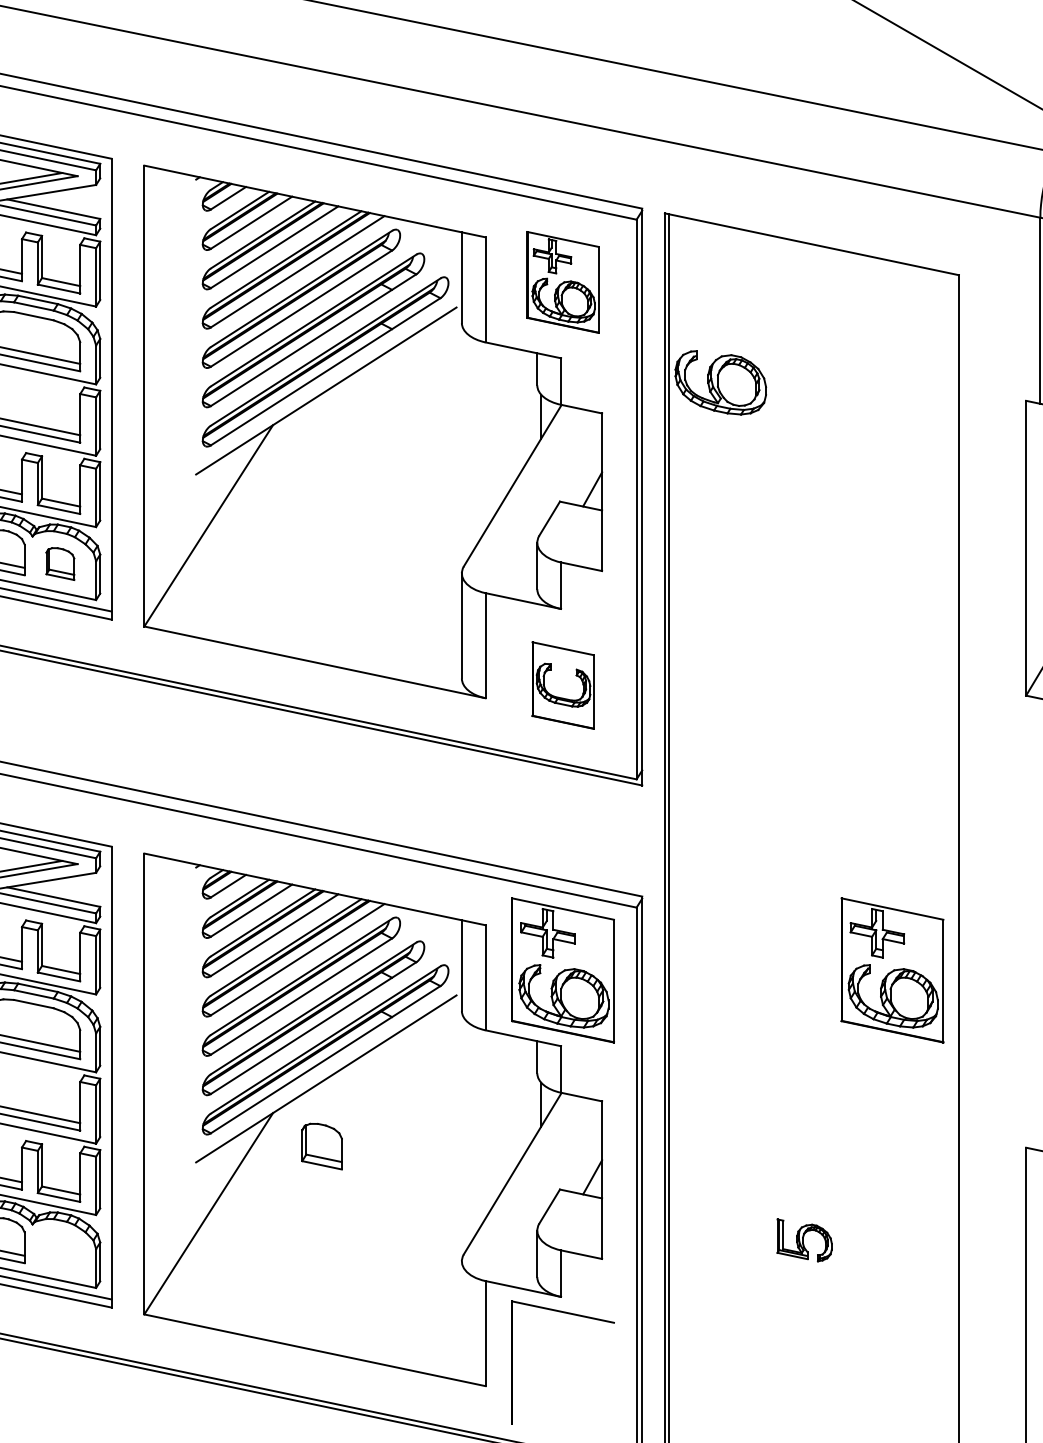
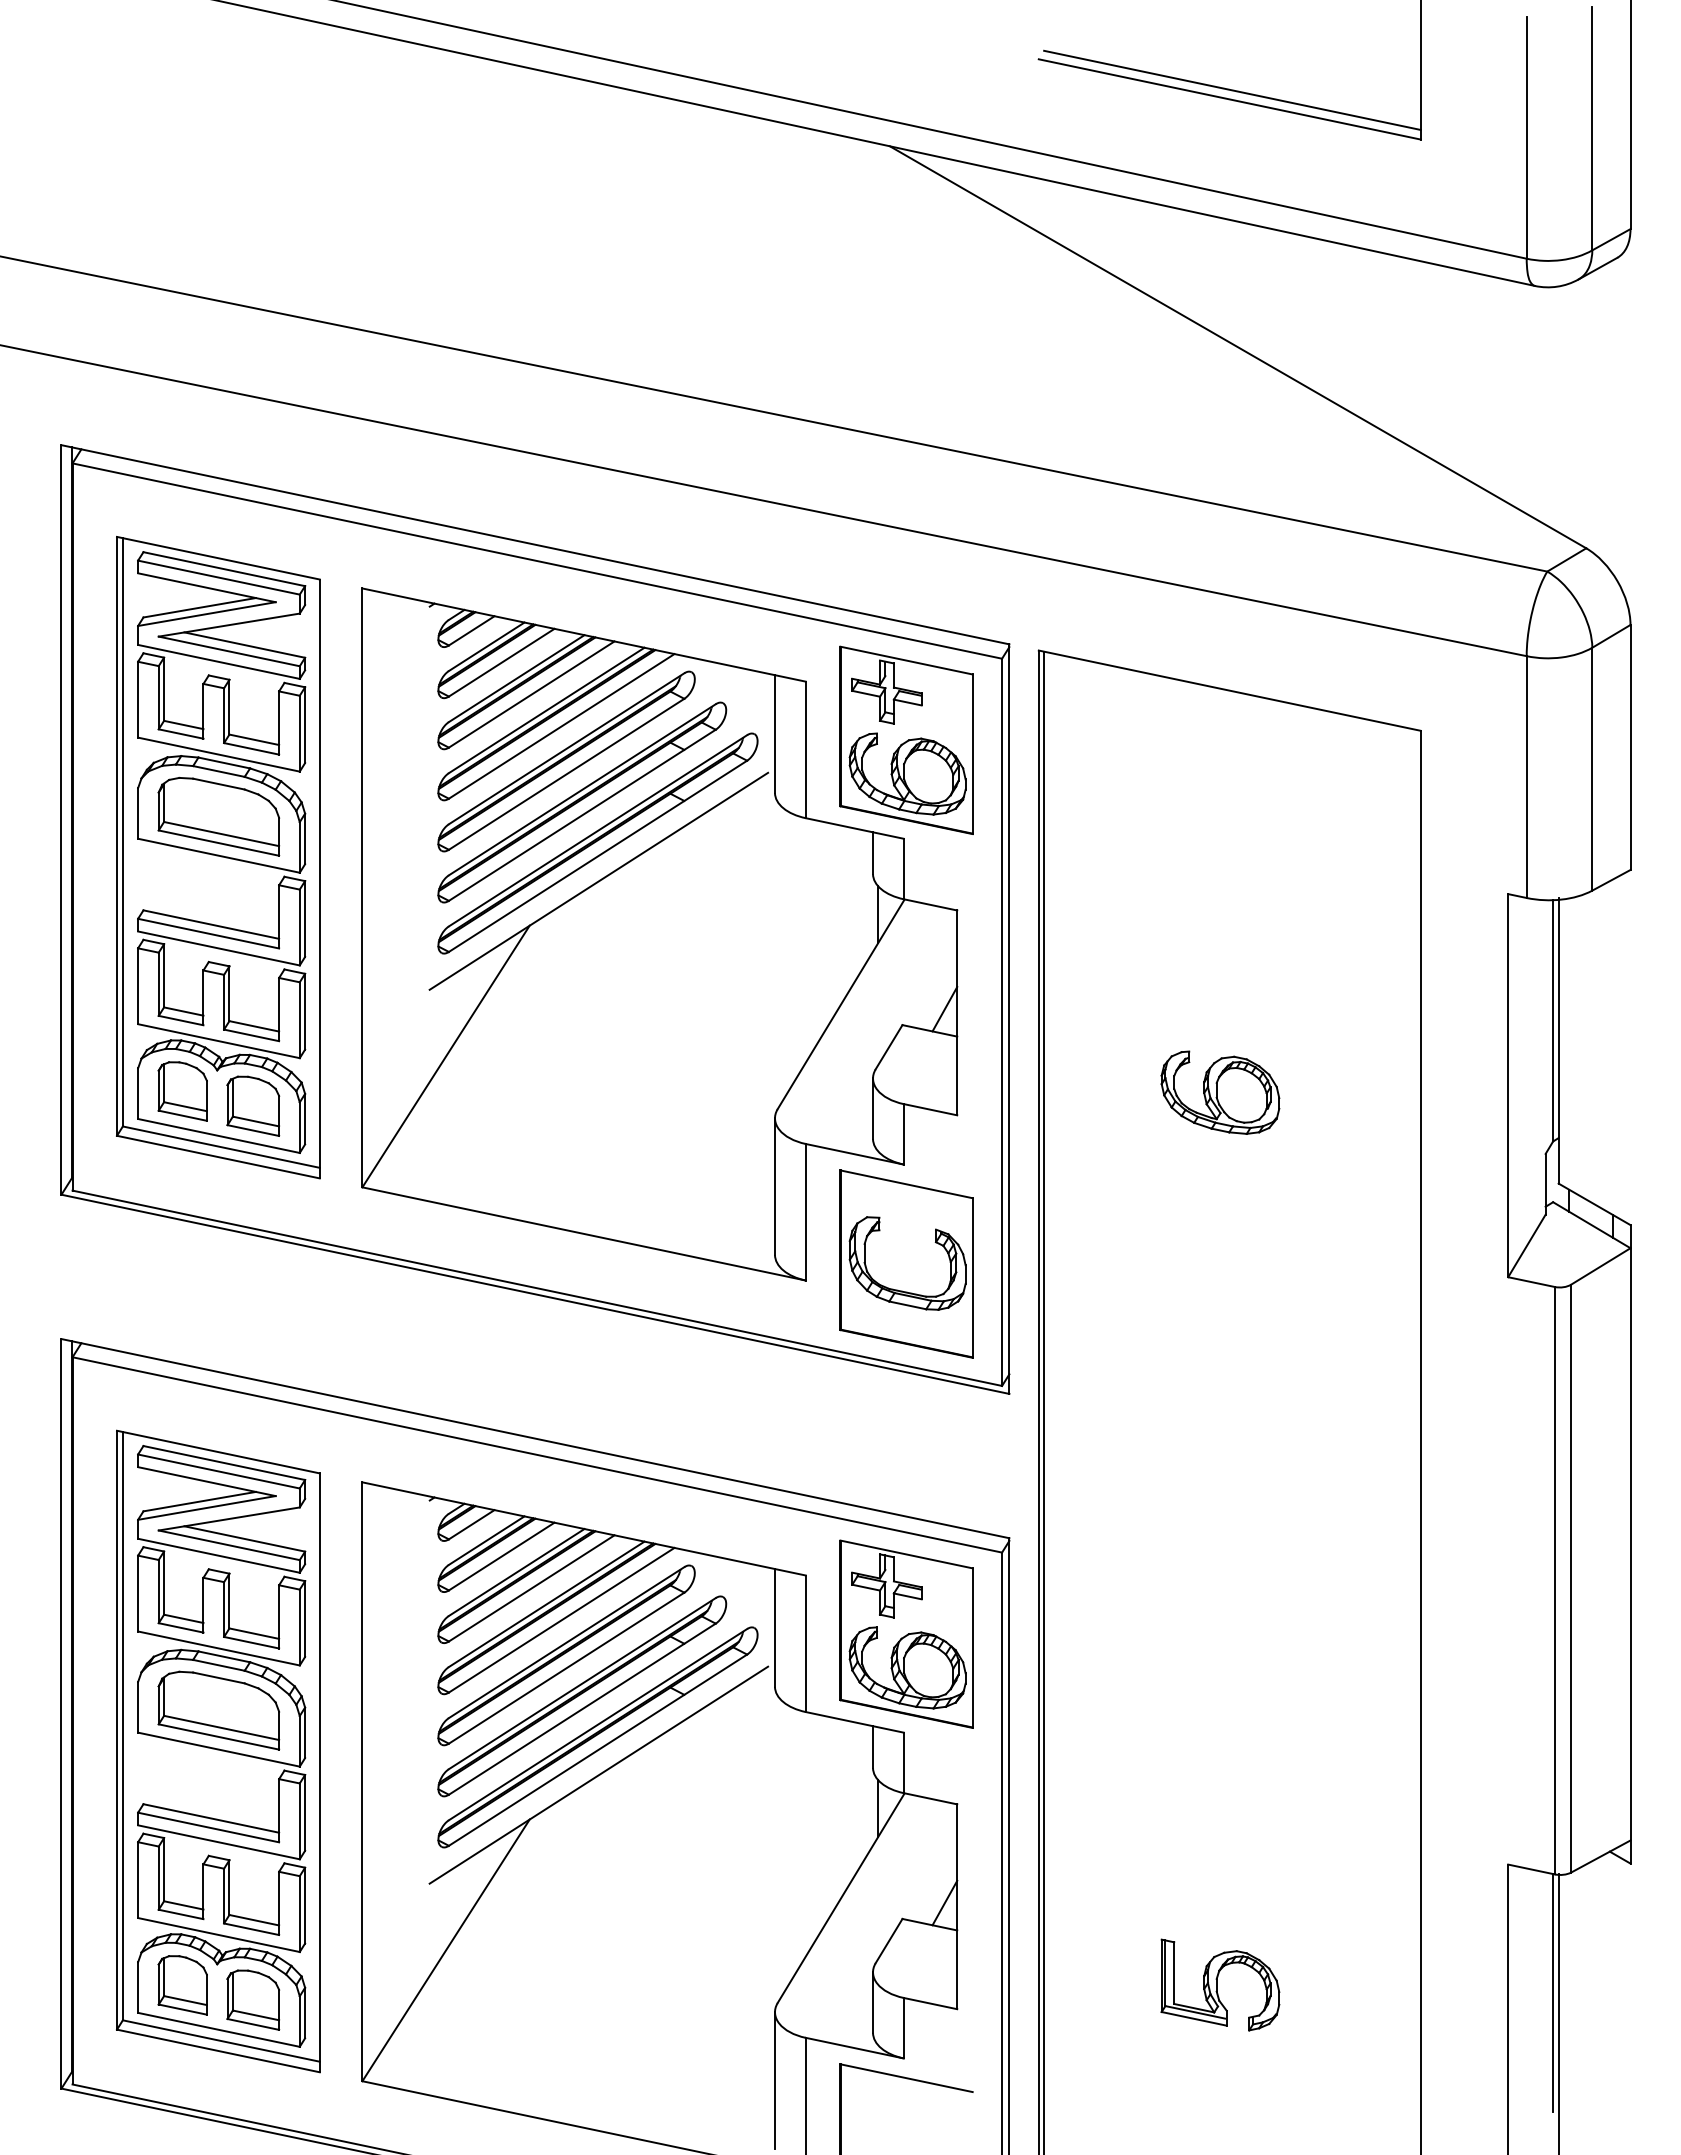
part: (563, 281) -> (906, 739), size x1.43
part: (720, 382) -> (1220, 1092), moved
part: (60, 563) -> (253, 1105), size x1.43
part: (563, 685) -> (906, 1263), size x1.67
part: (892, 969) -> (1334, 1633), removed
part: (322, 1146) -> (253, 1999), moved
part: (804, 1240) -> (1220, 1984), size x1.67
line: (462, 1313) -> (775, 2080), added

